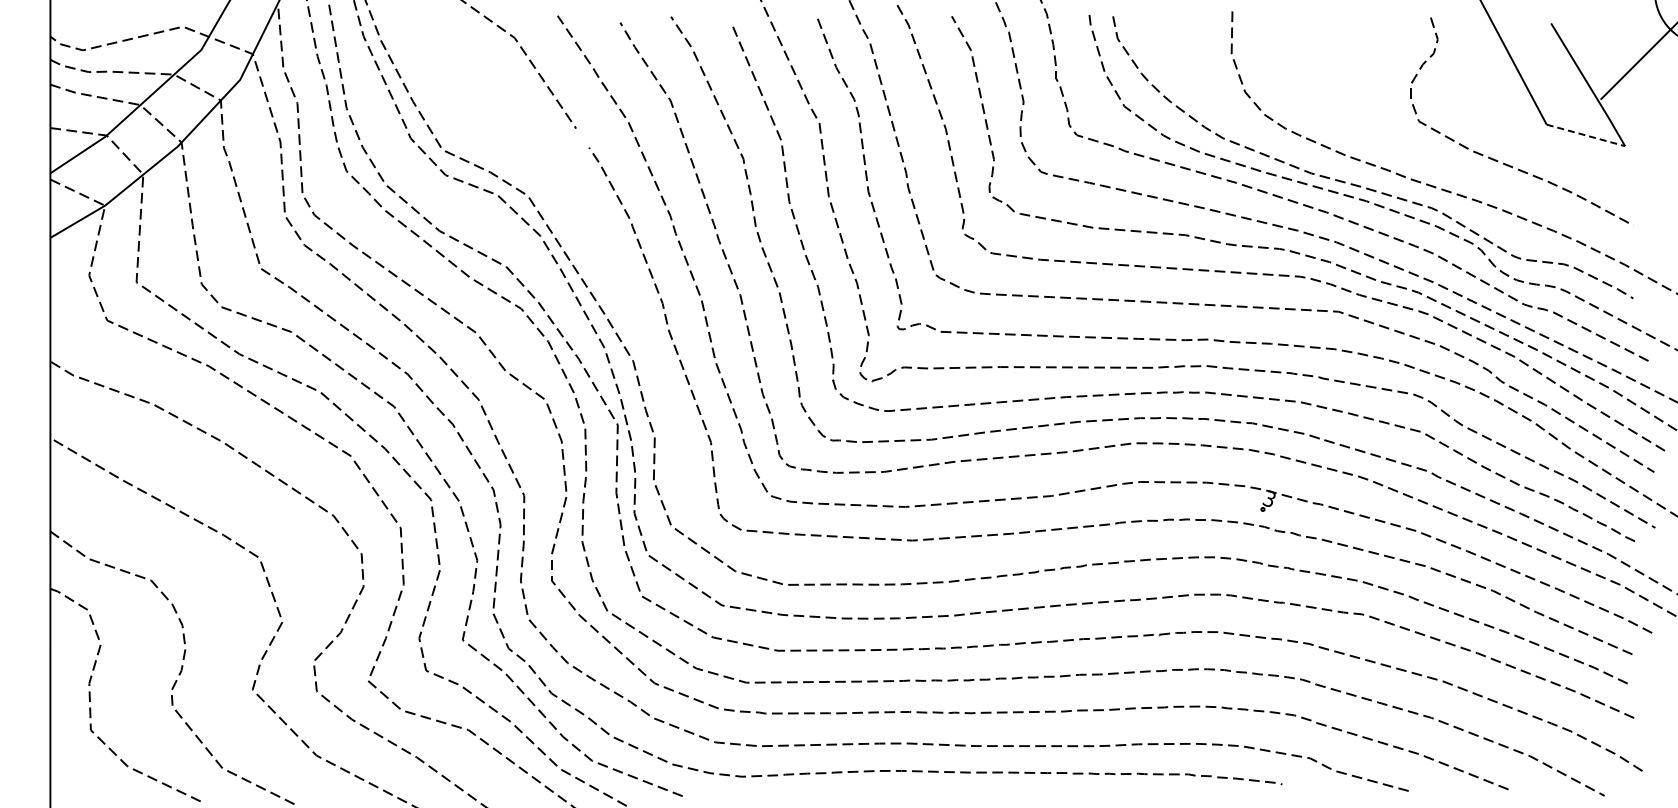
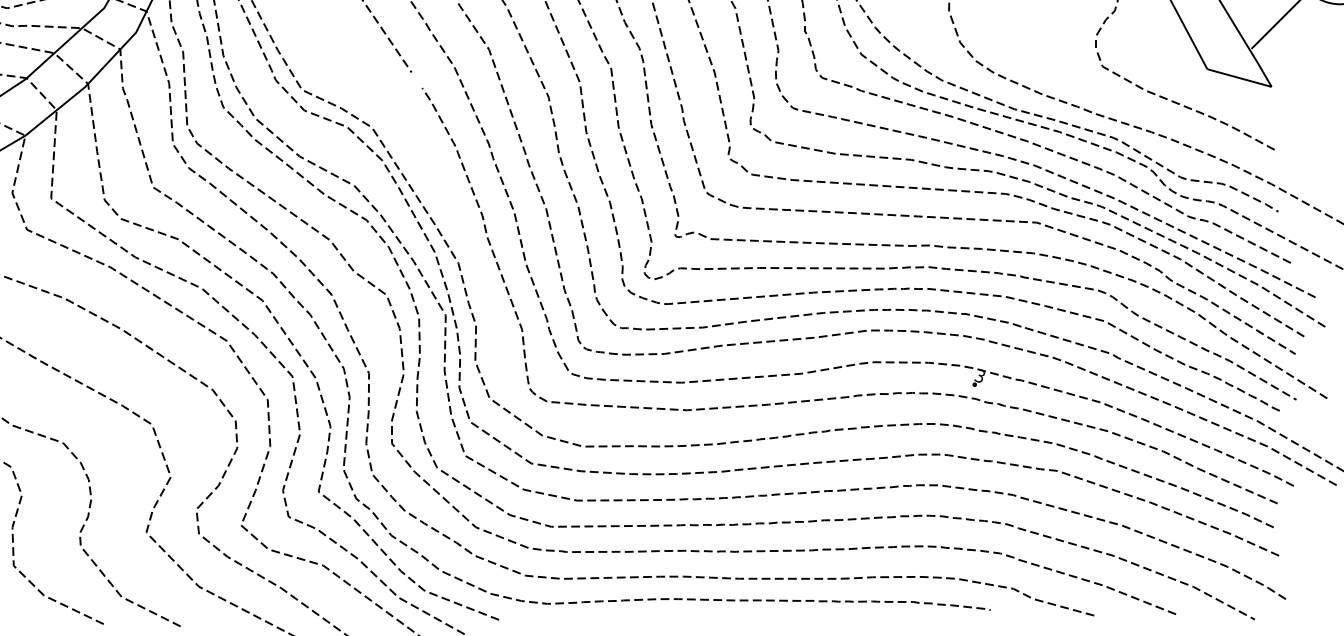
line: (1585, 135) -> (1239, 78), dashed -> solid

